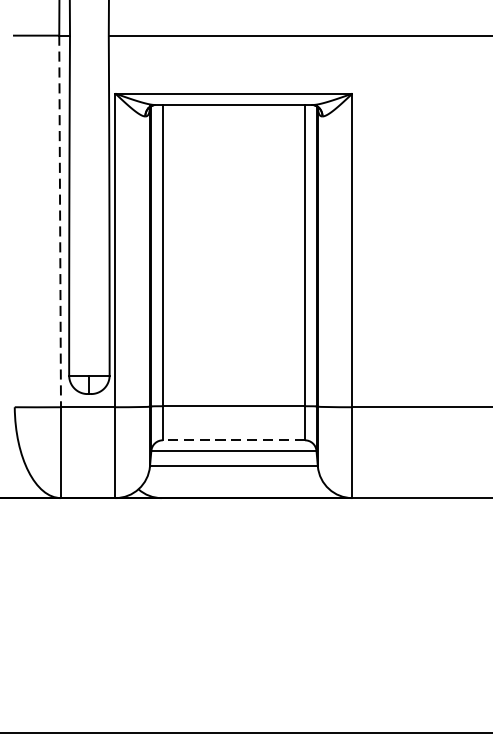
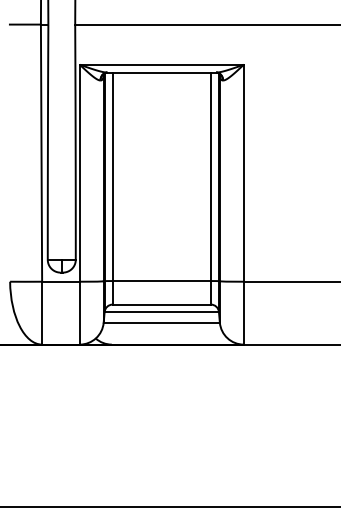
line: (60, 221) -> (41, 153), dashed -> solid
line: (233, 440) -> (161, 304), dashed -> solid

